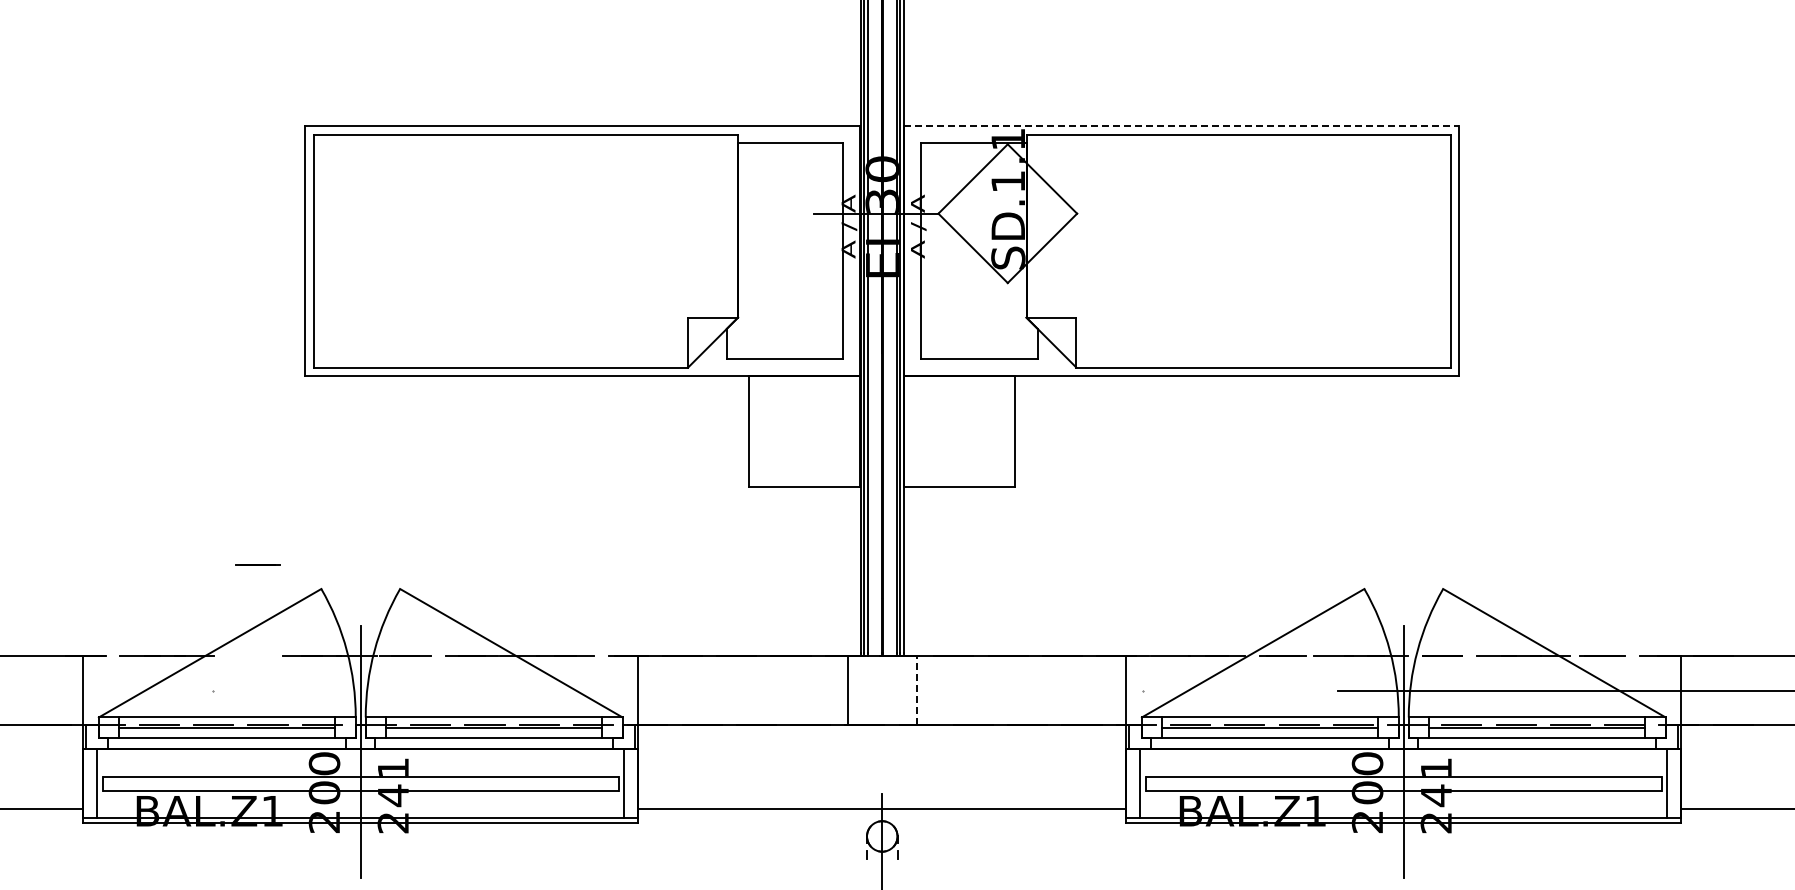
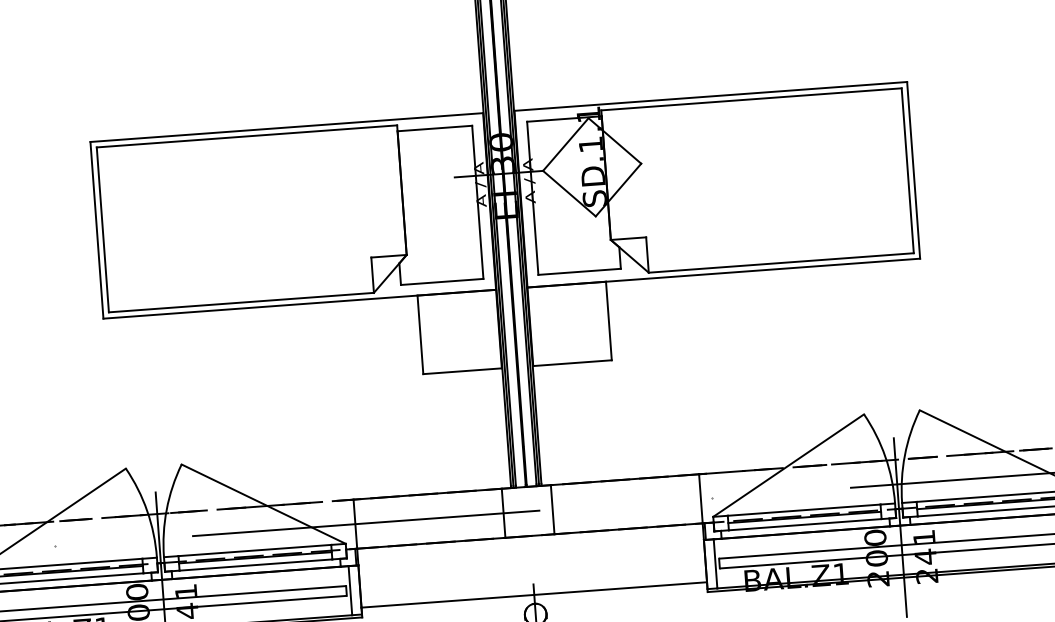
line: (1182, 126) -> (711, 96), dashed -> solid
line: (257, 564) -> (75, 519), moved
line: (653, 690) -> (366, 523), added
line: (916, 690) -> (552, 509), dashed -> solid

